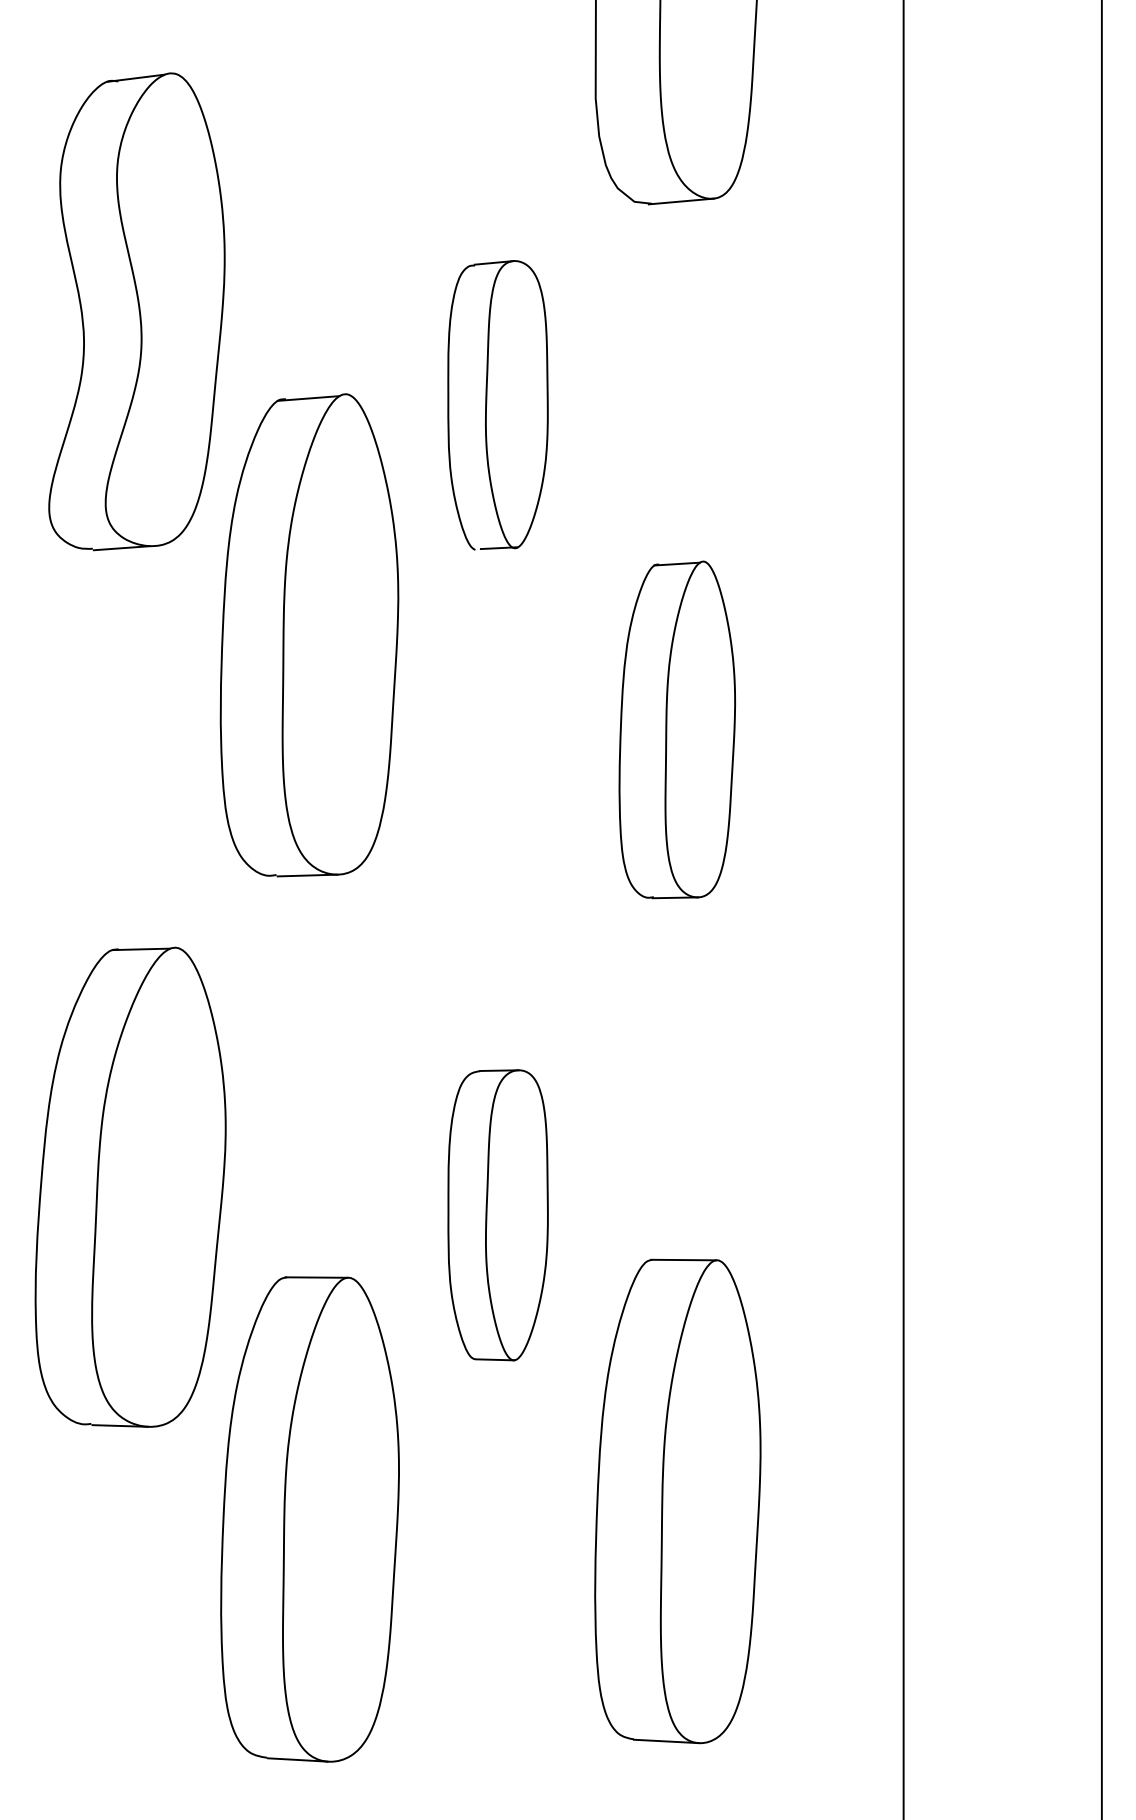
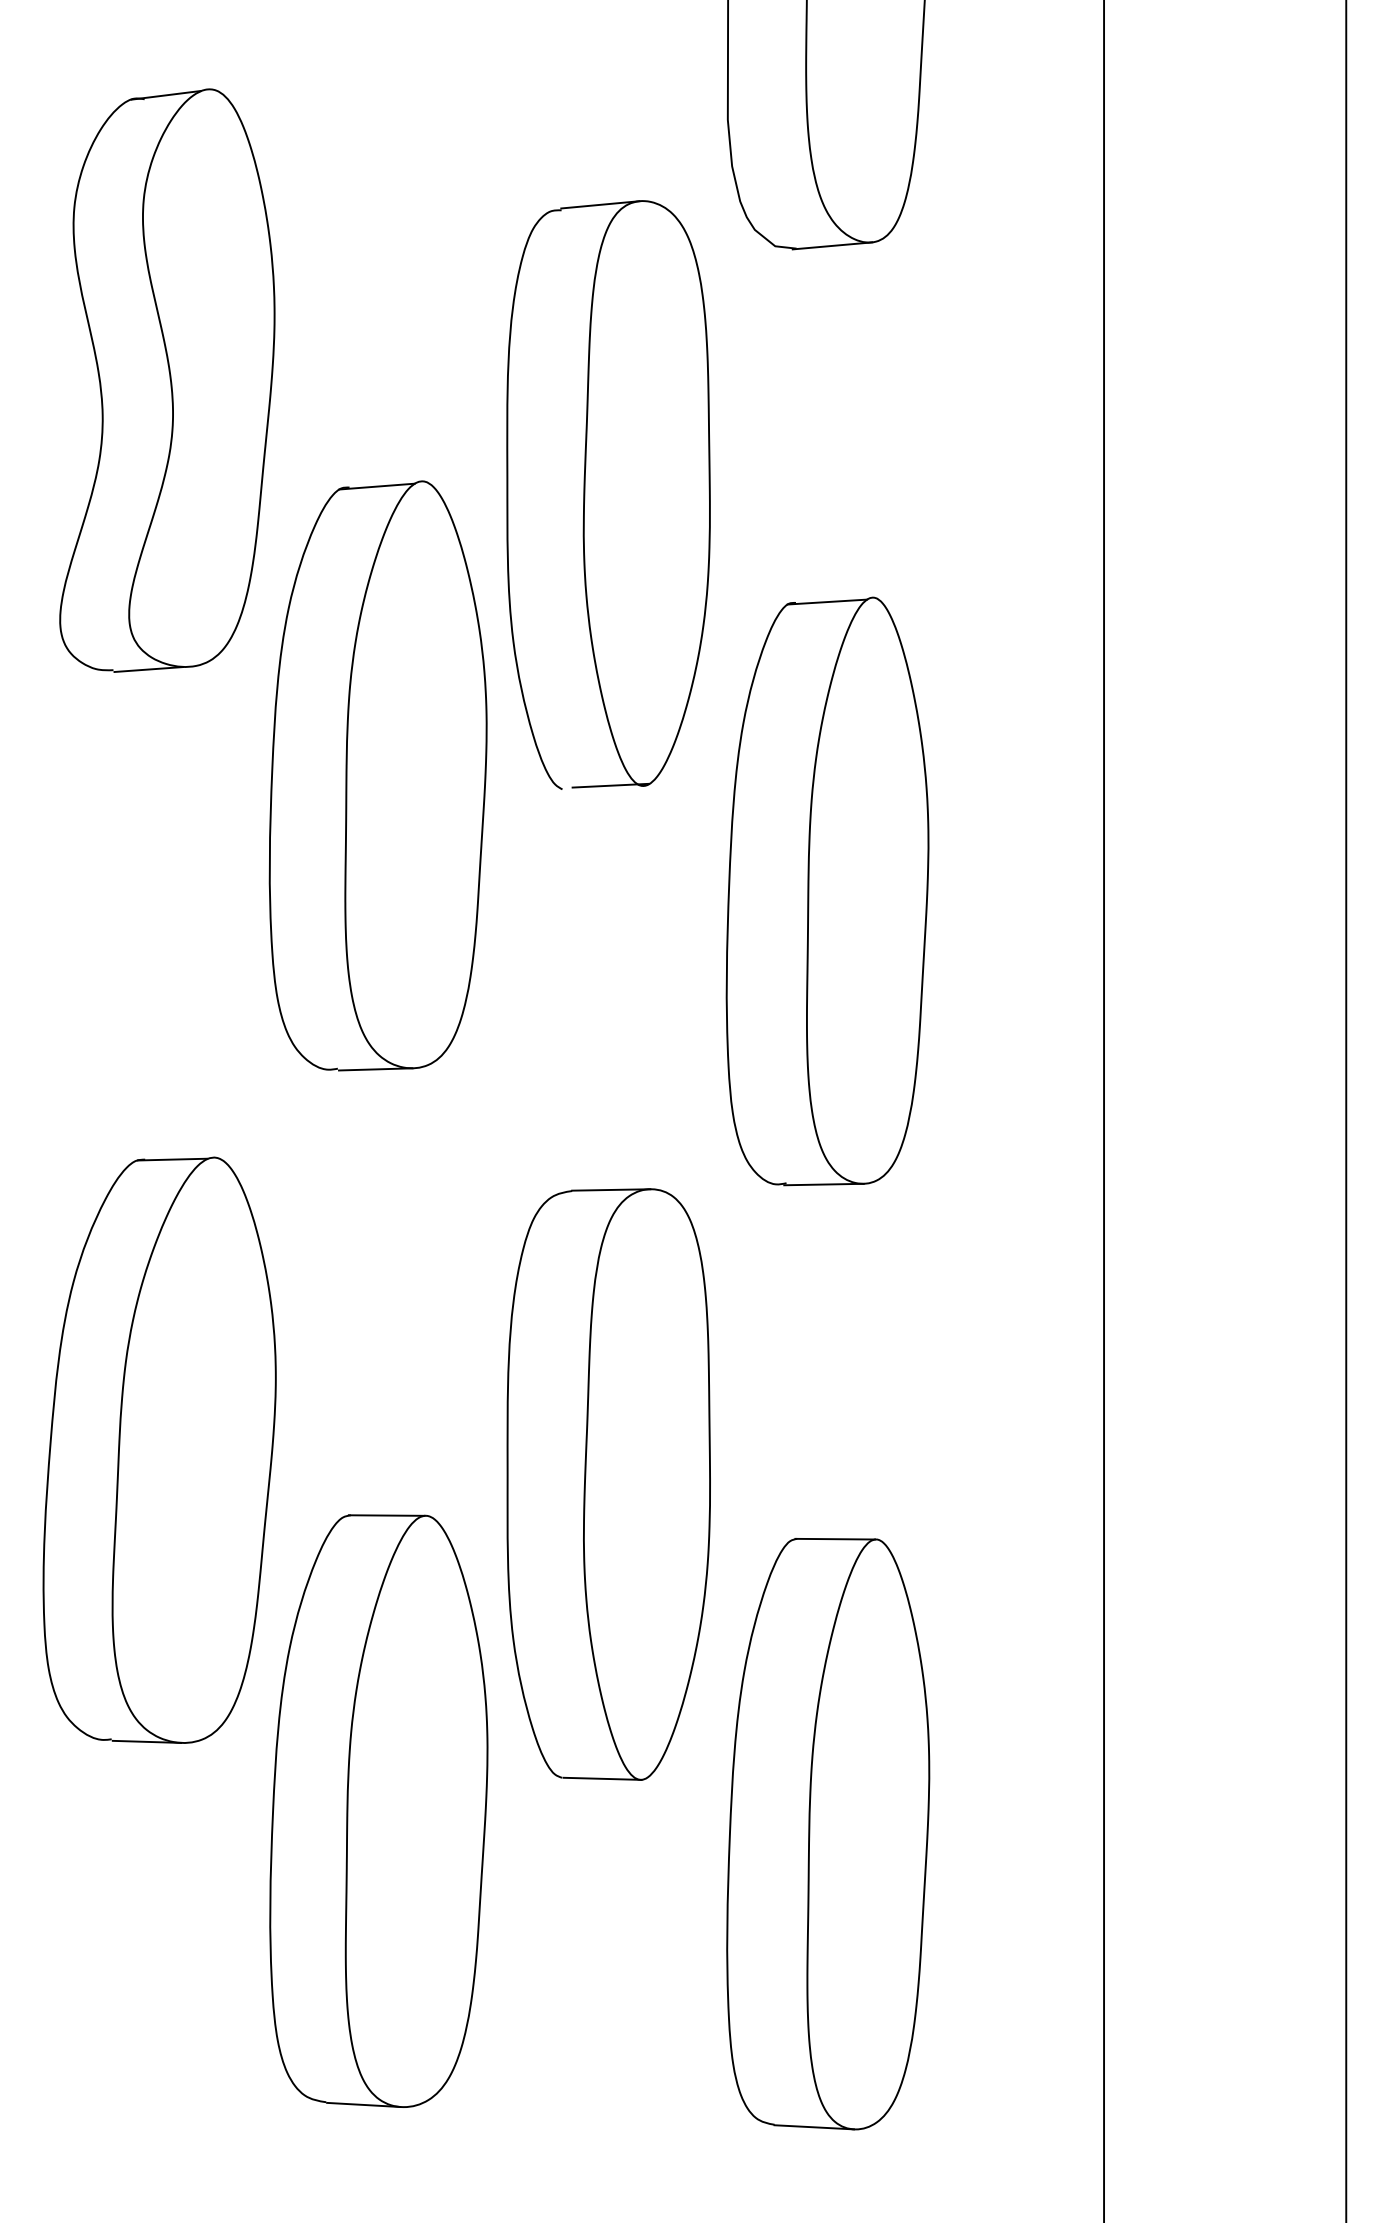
part: (498, 404) -> (608, 494), size x1.67
part: (677, 729) -> (827, 891), size x1.43
part: (498, 1215) -> (608, 1484), size x1.67
part: (309, 1518) -> (378, 1810), moved

